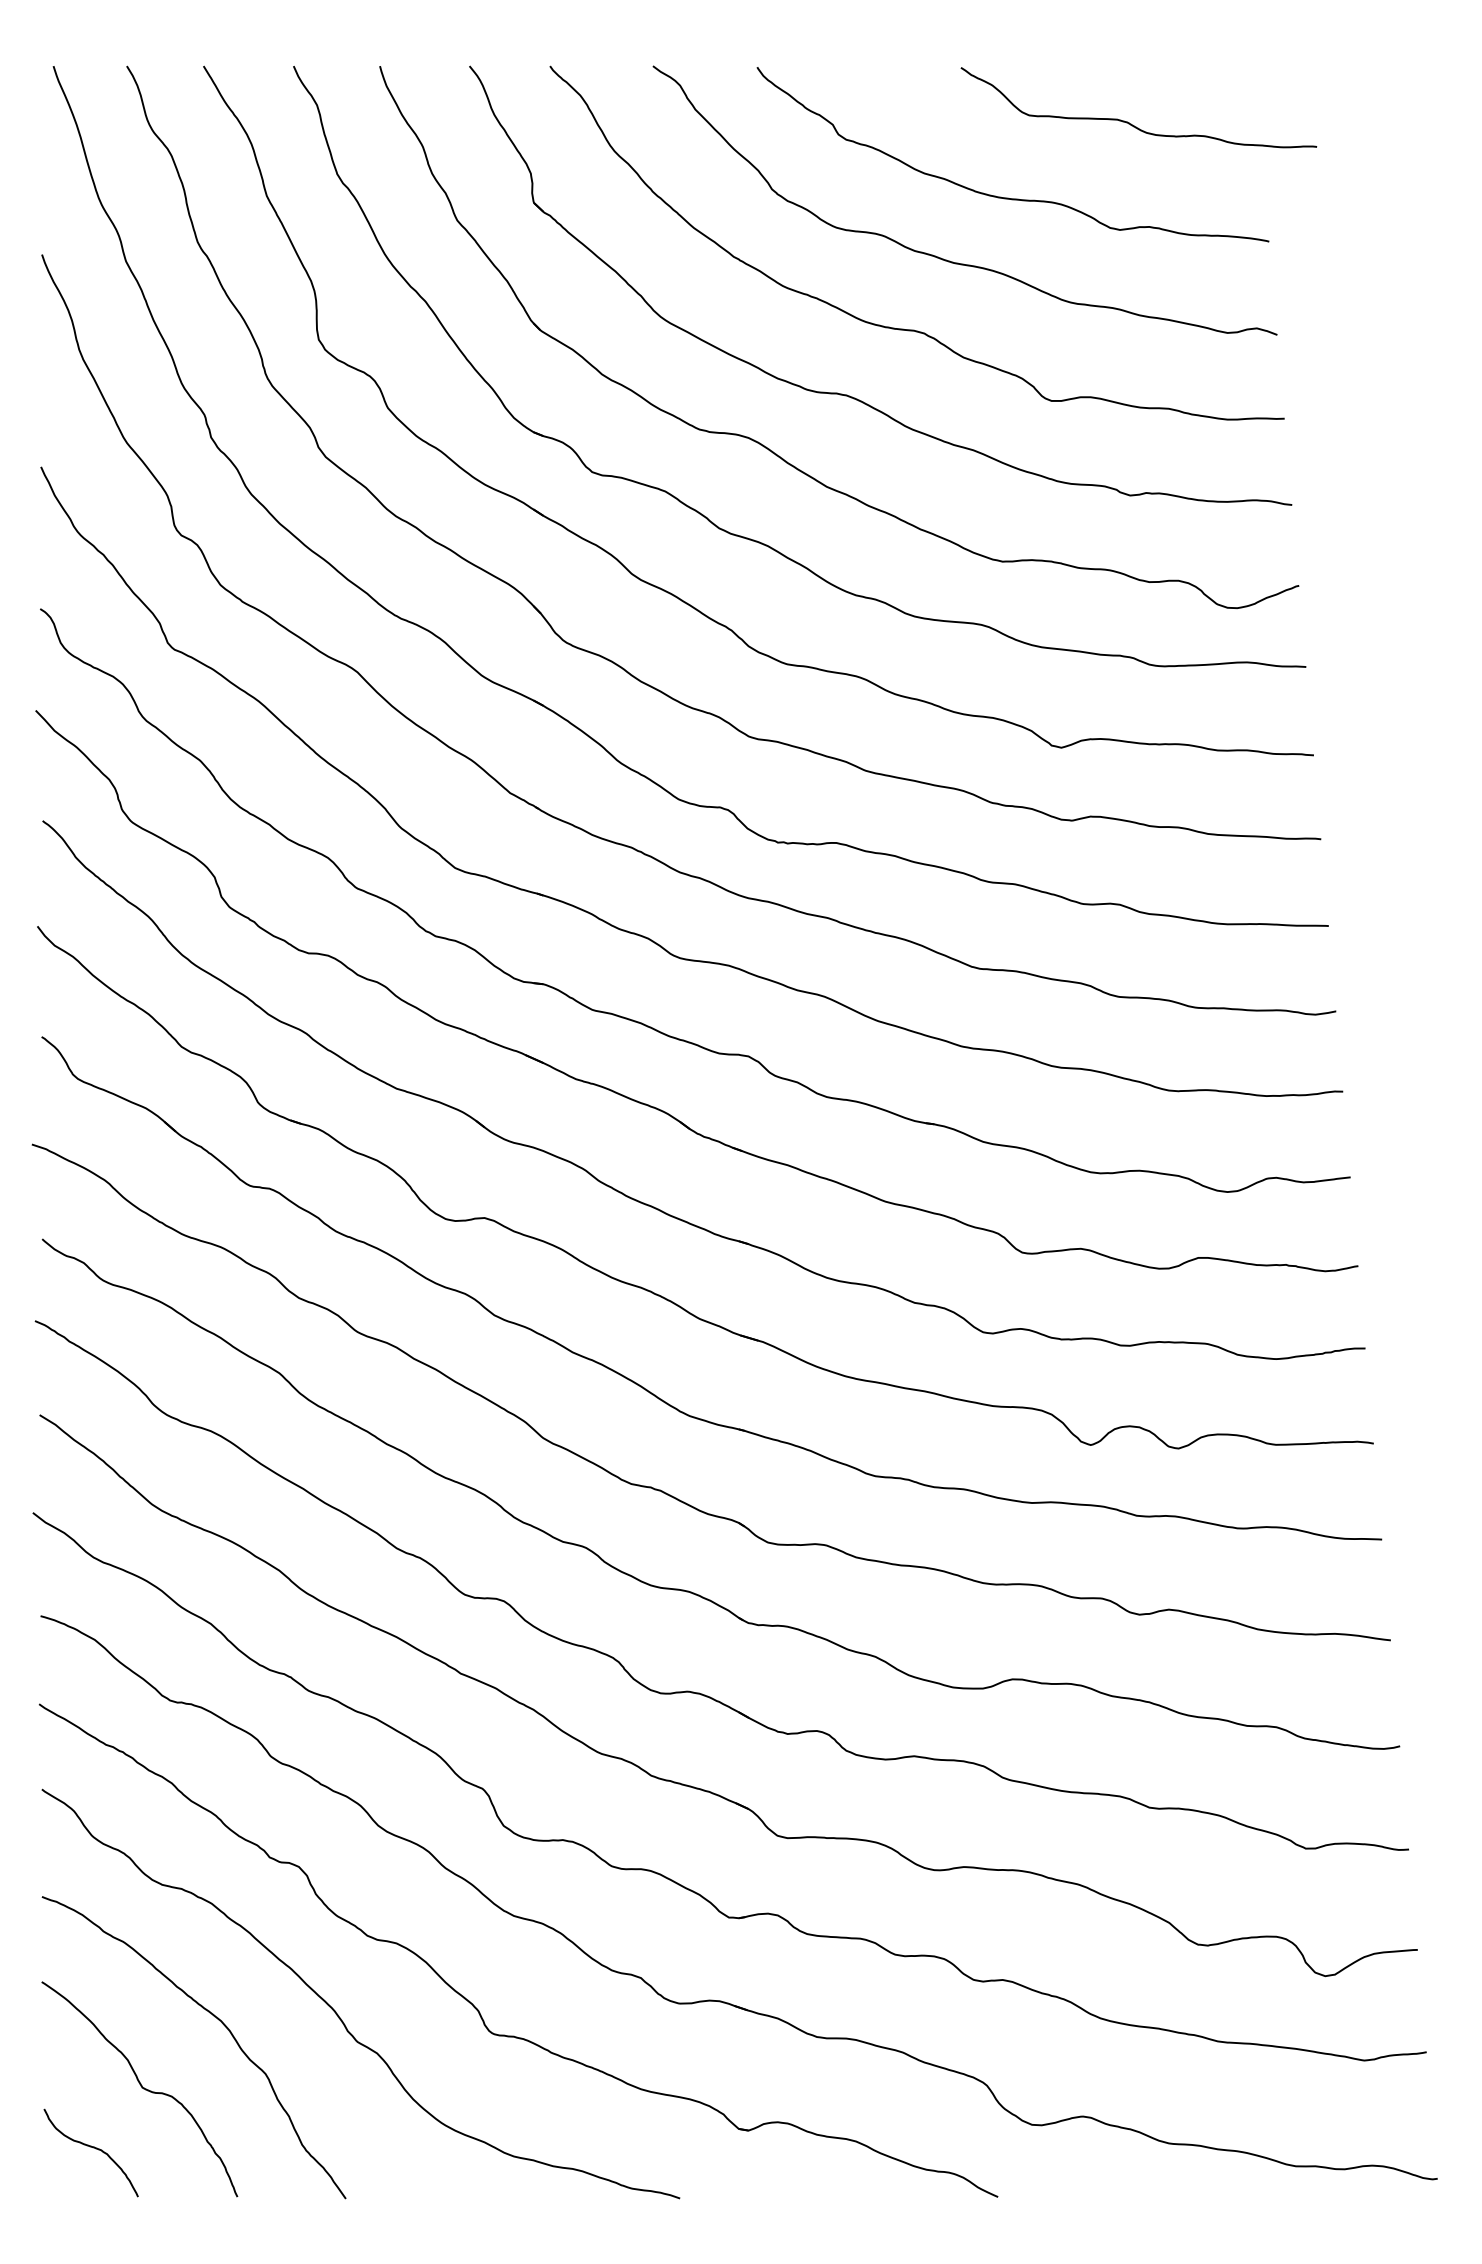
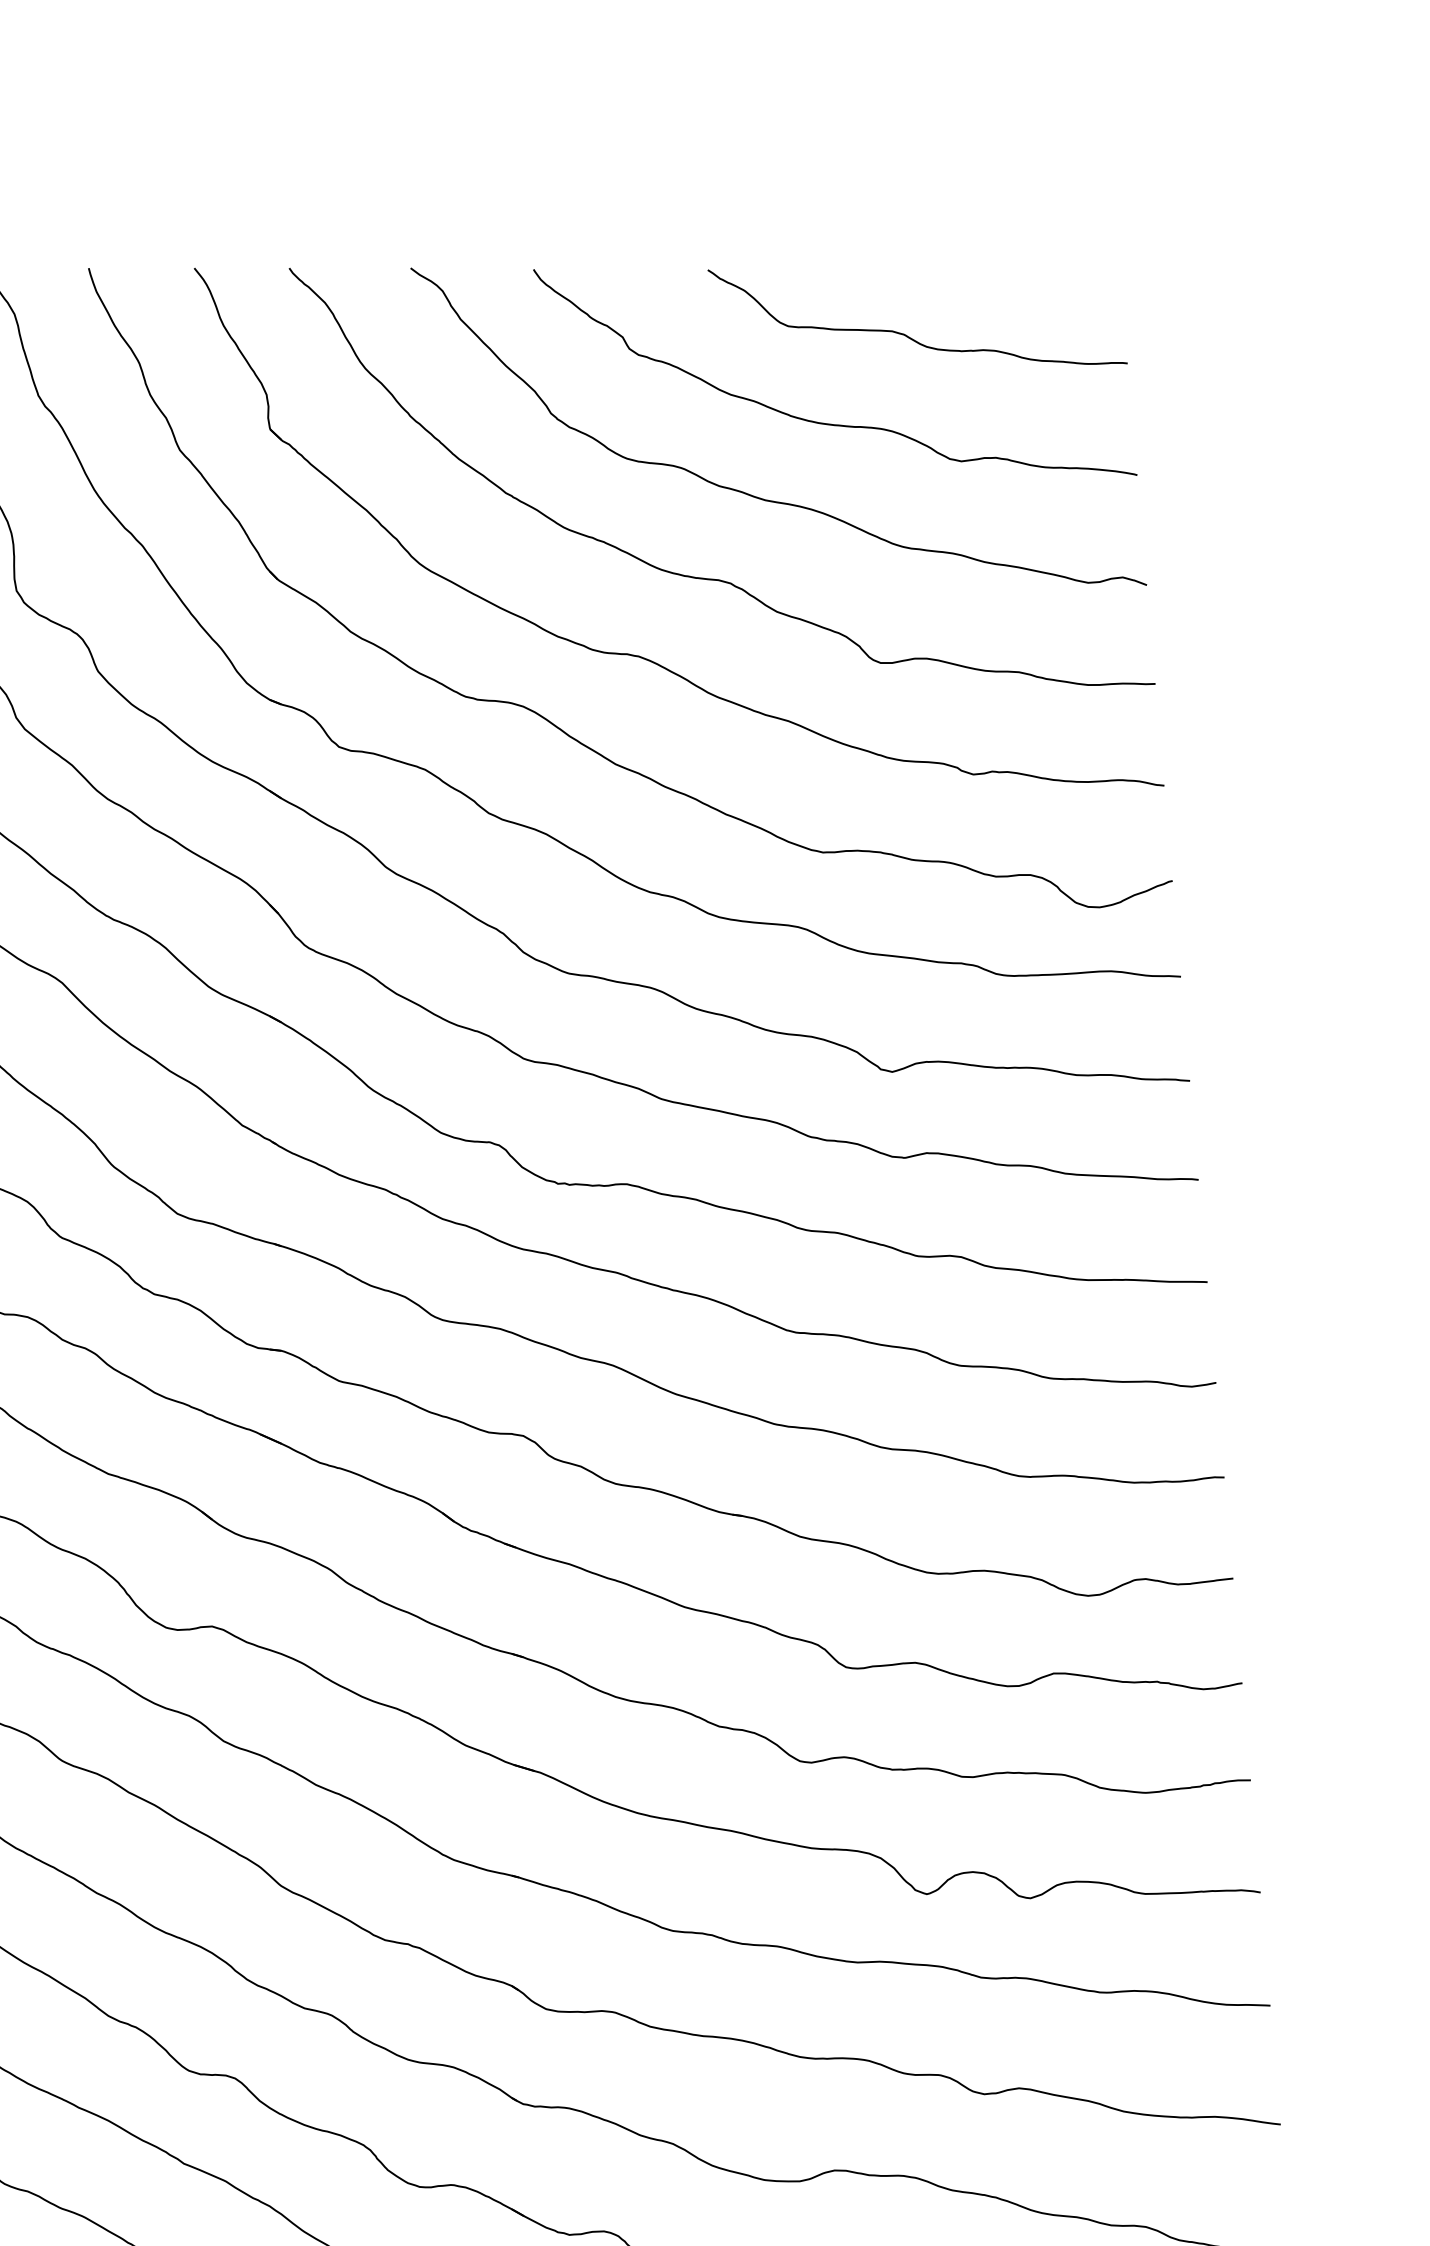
curve: (1131, 123) -> (908, 335), moved

